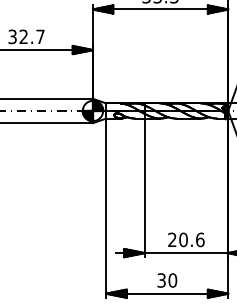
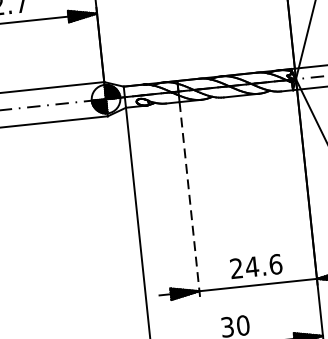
line: (144, 188) -> (189, 200), solid -> dashed
text: (183, 239) -> (252, 266), 20.6 -> 24.6

